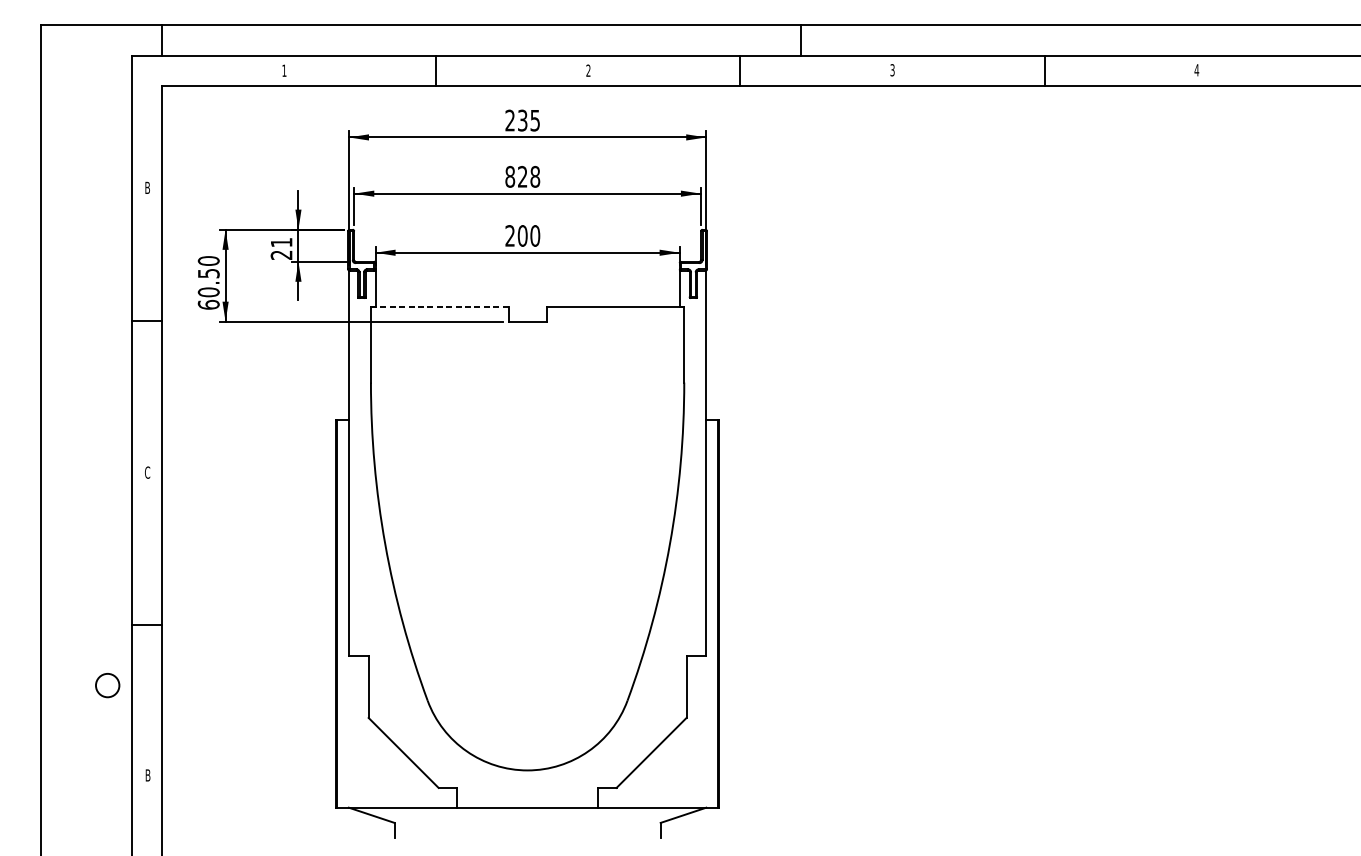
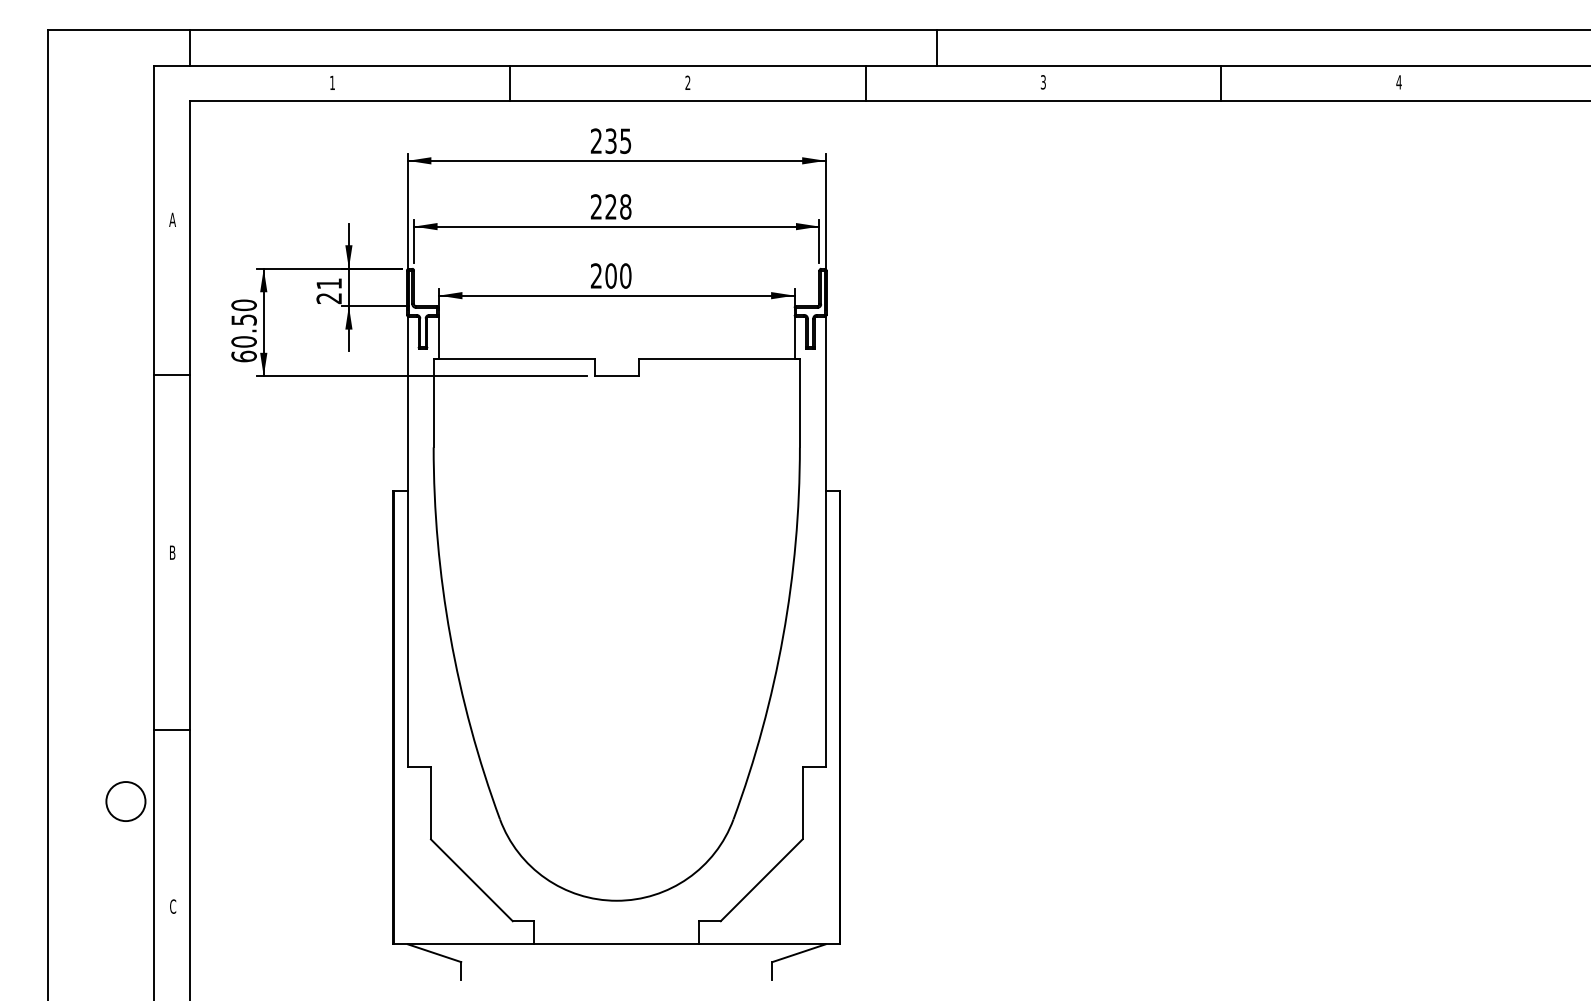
text: (510, 176) -> (596, 206), 828 -> 228
text: (147, 187) -> (172, 219), B -> A
line: (440, 306) -> (514, 358), dashed -> solid
text: (147, 472) -> (172, 552), C -> B
circle: (107, 685) -> (125, 801), size x1.43
text: (148, 775) -> (173, 906), B -> C

